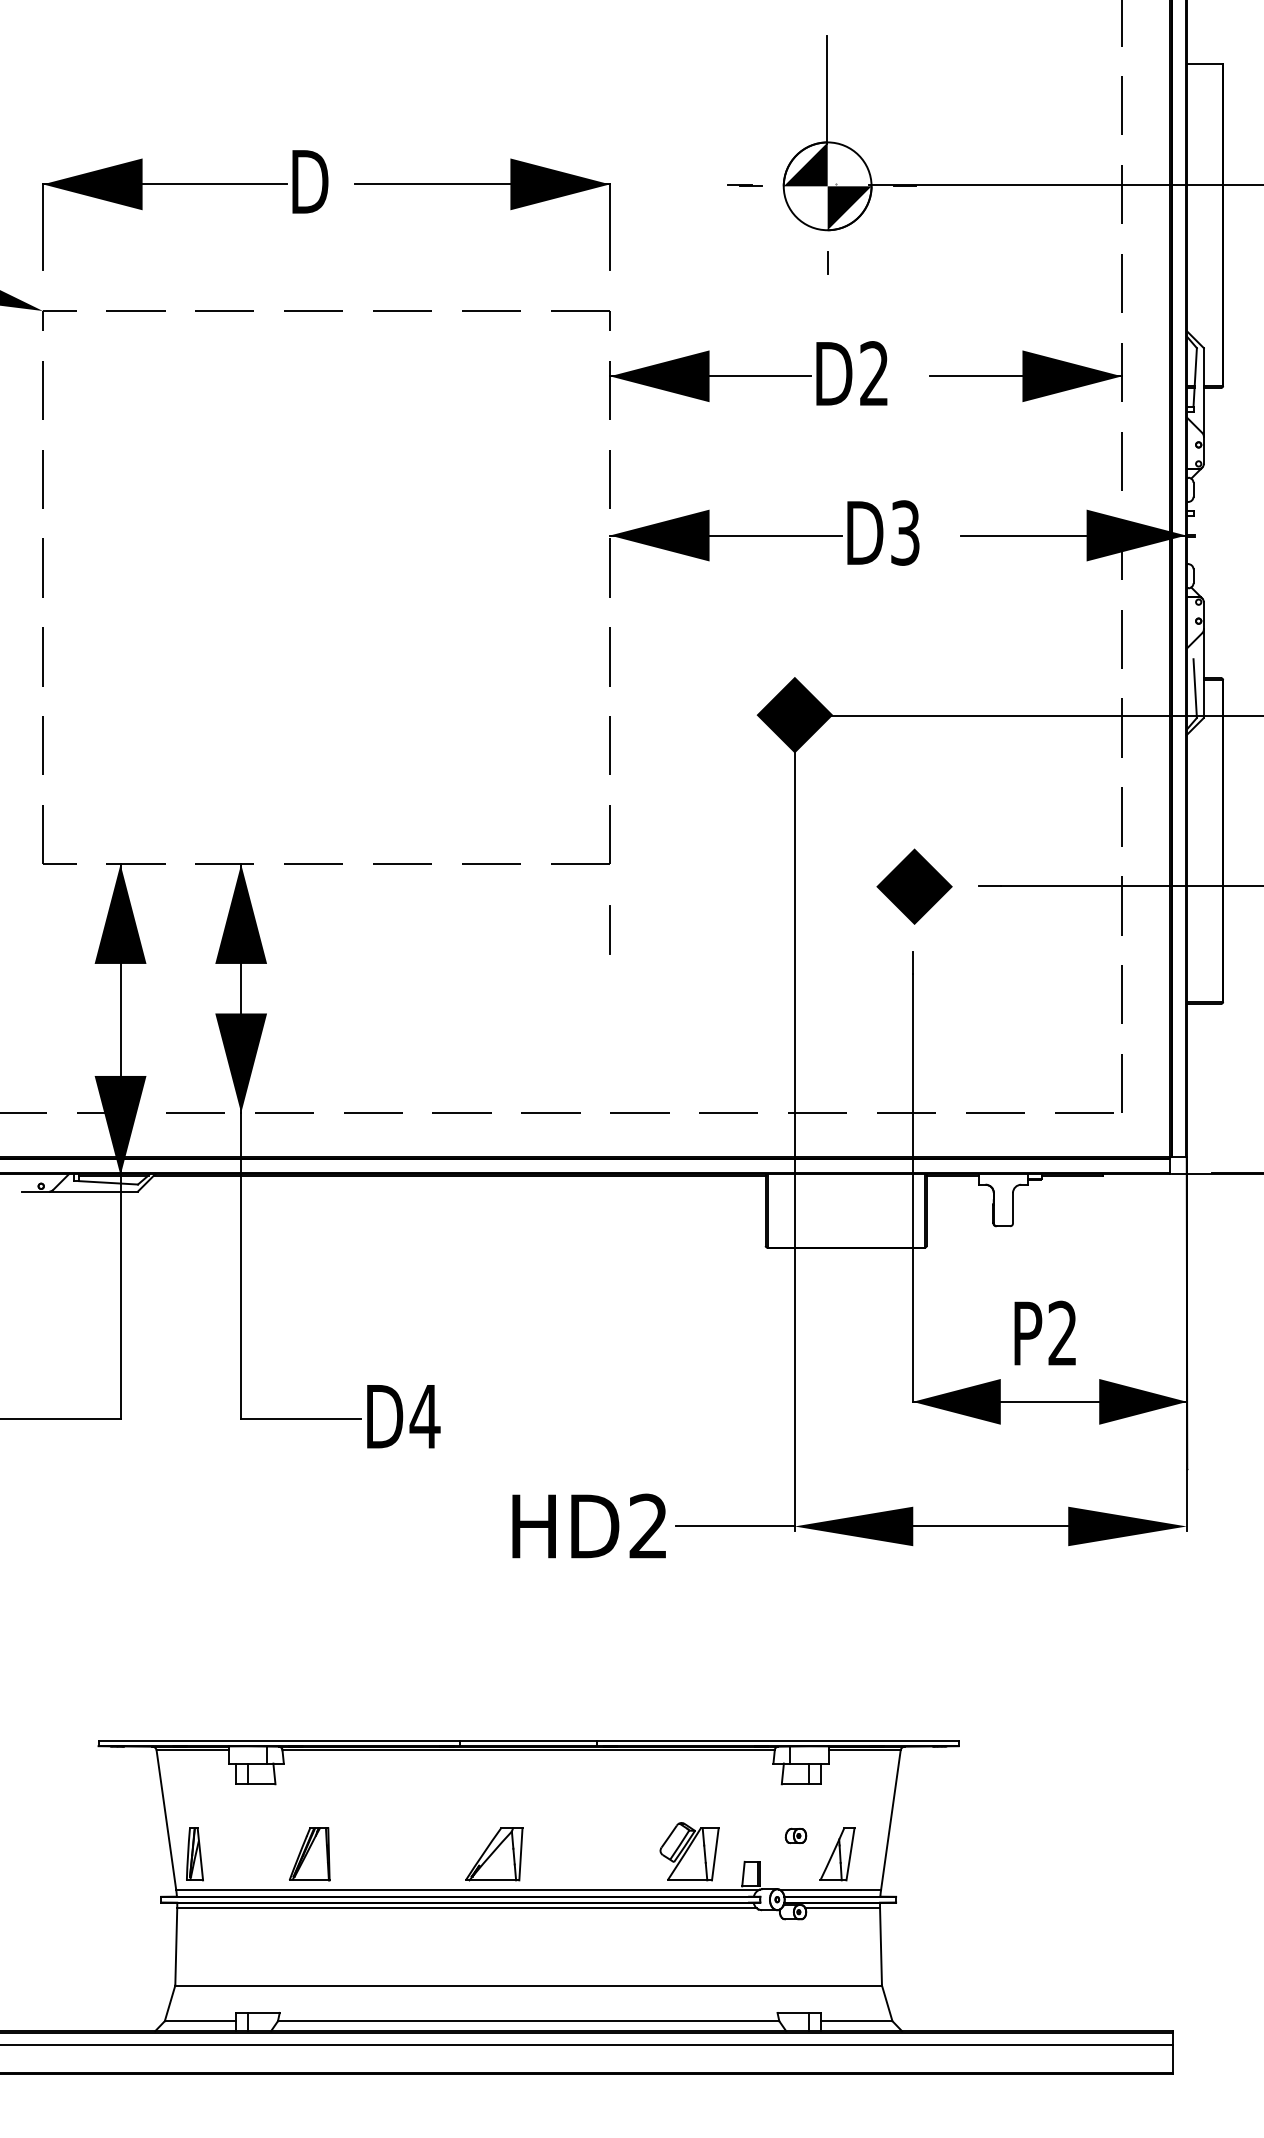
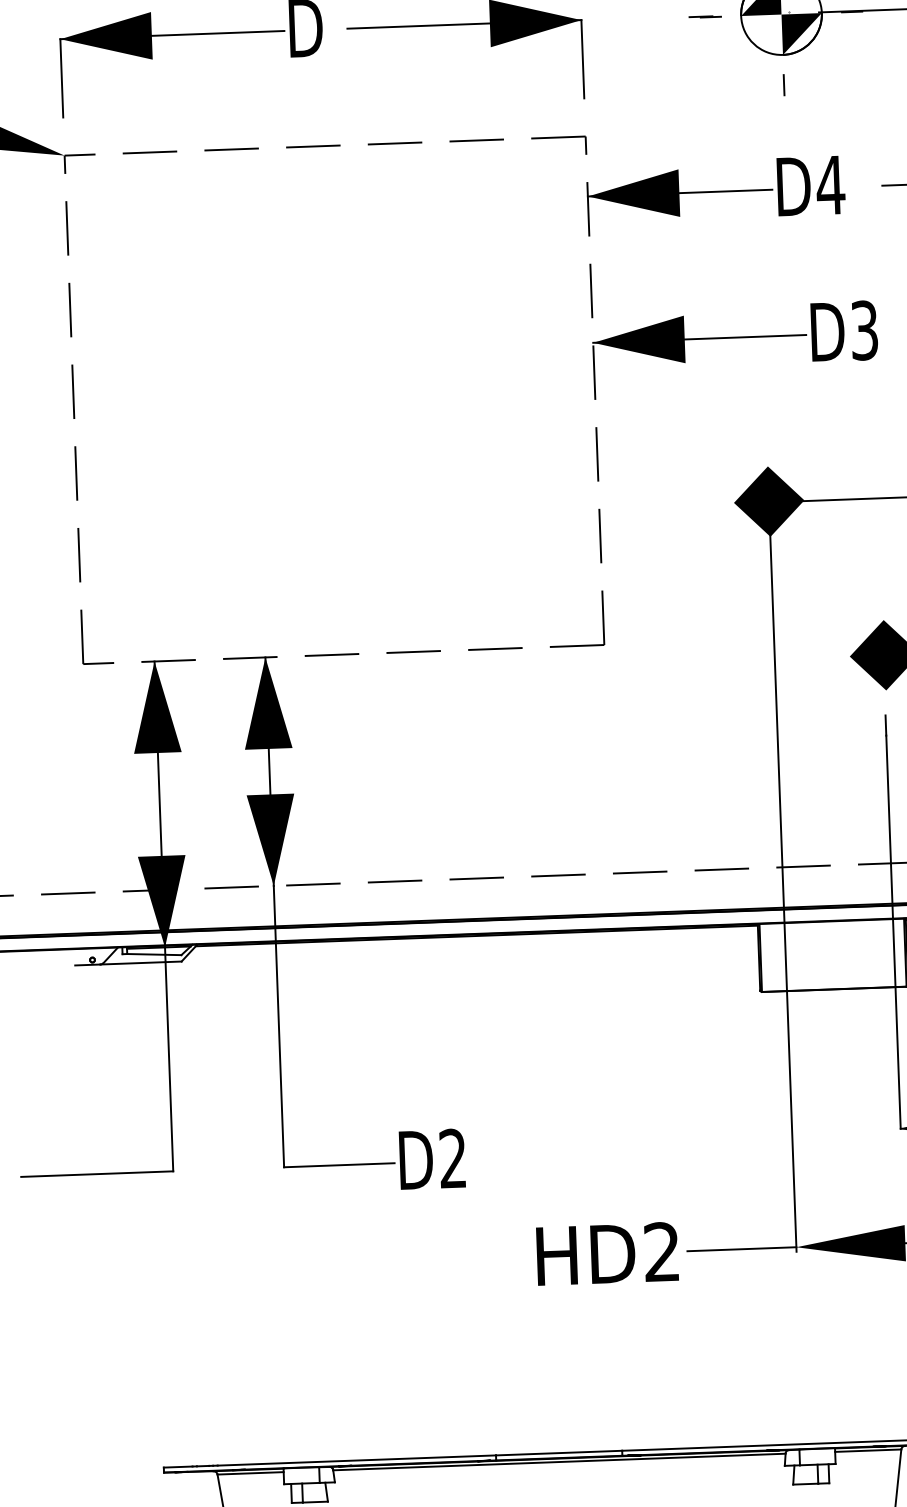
text: (873, 373) -> (829, 185), D2 -> D4
line: (609, 929) -> (606, 704), removed
text: (424, 1415) -> (452, 1157), D4 -> D2

